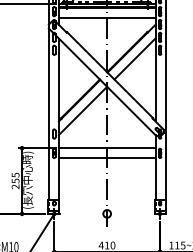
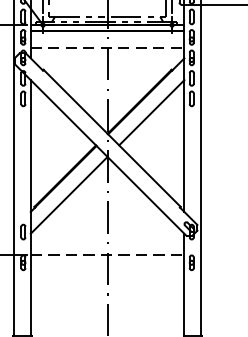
line: (107, 18) -> (108, 48), solid -> dashed
line: (107, 148) -> (108, 255), solid -> dashed
line: (107, 158) -> (108, 270), removed

